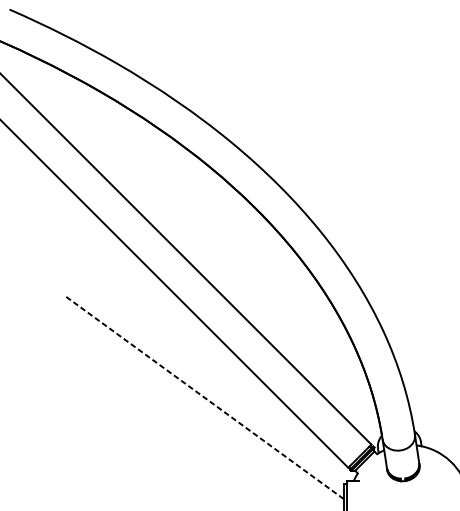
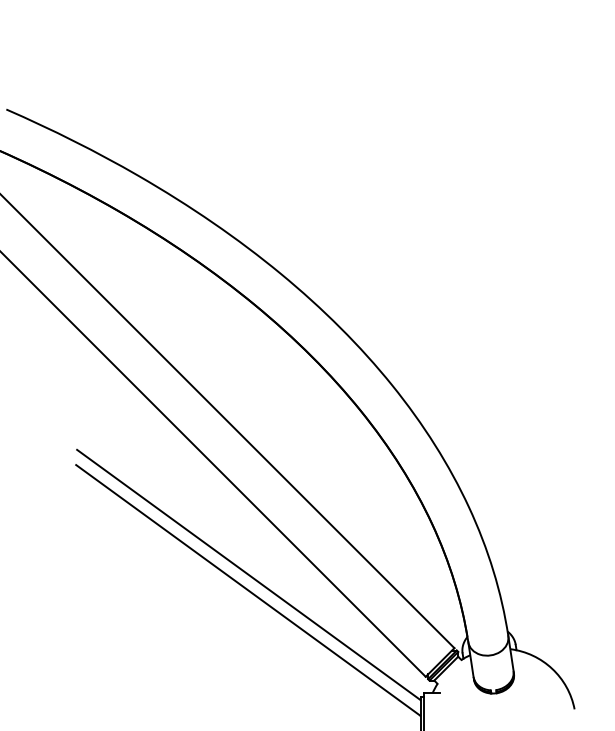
line: (205, 385) -> (248, 574), added
line: (205, 398) -> (248, 590), dashed -> solid

